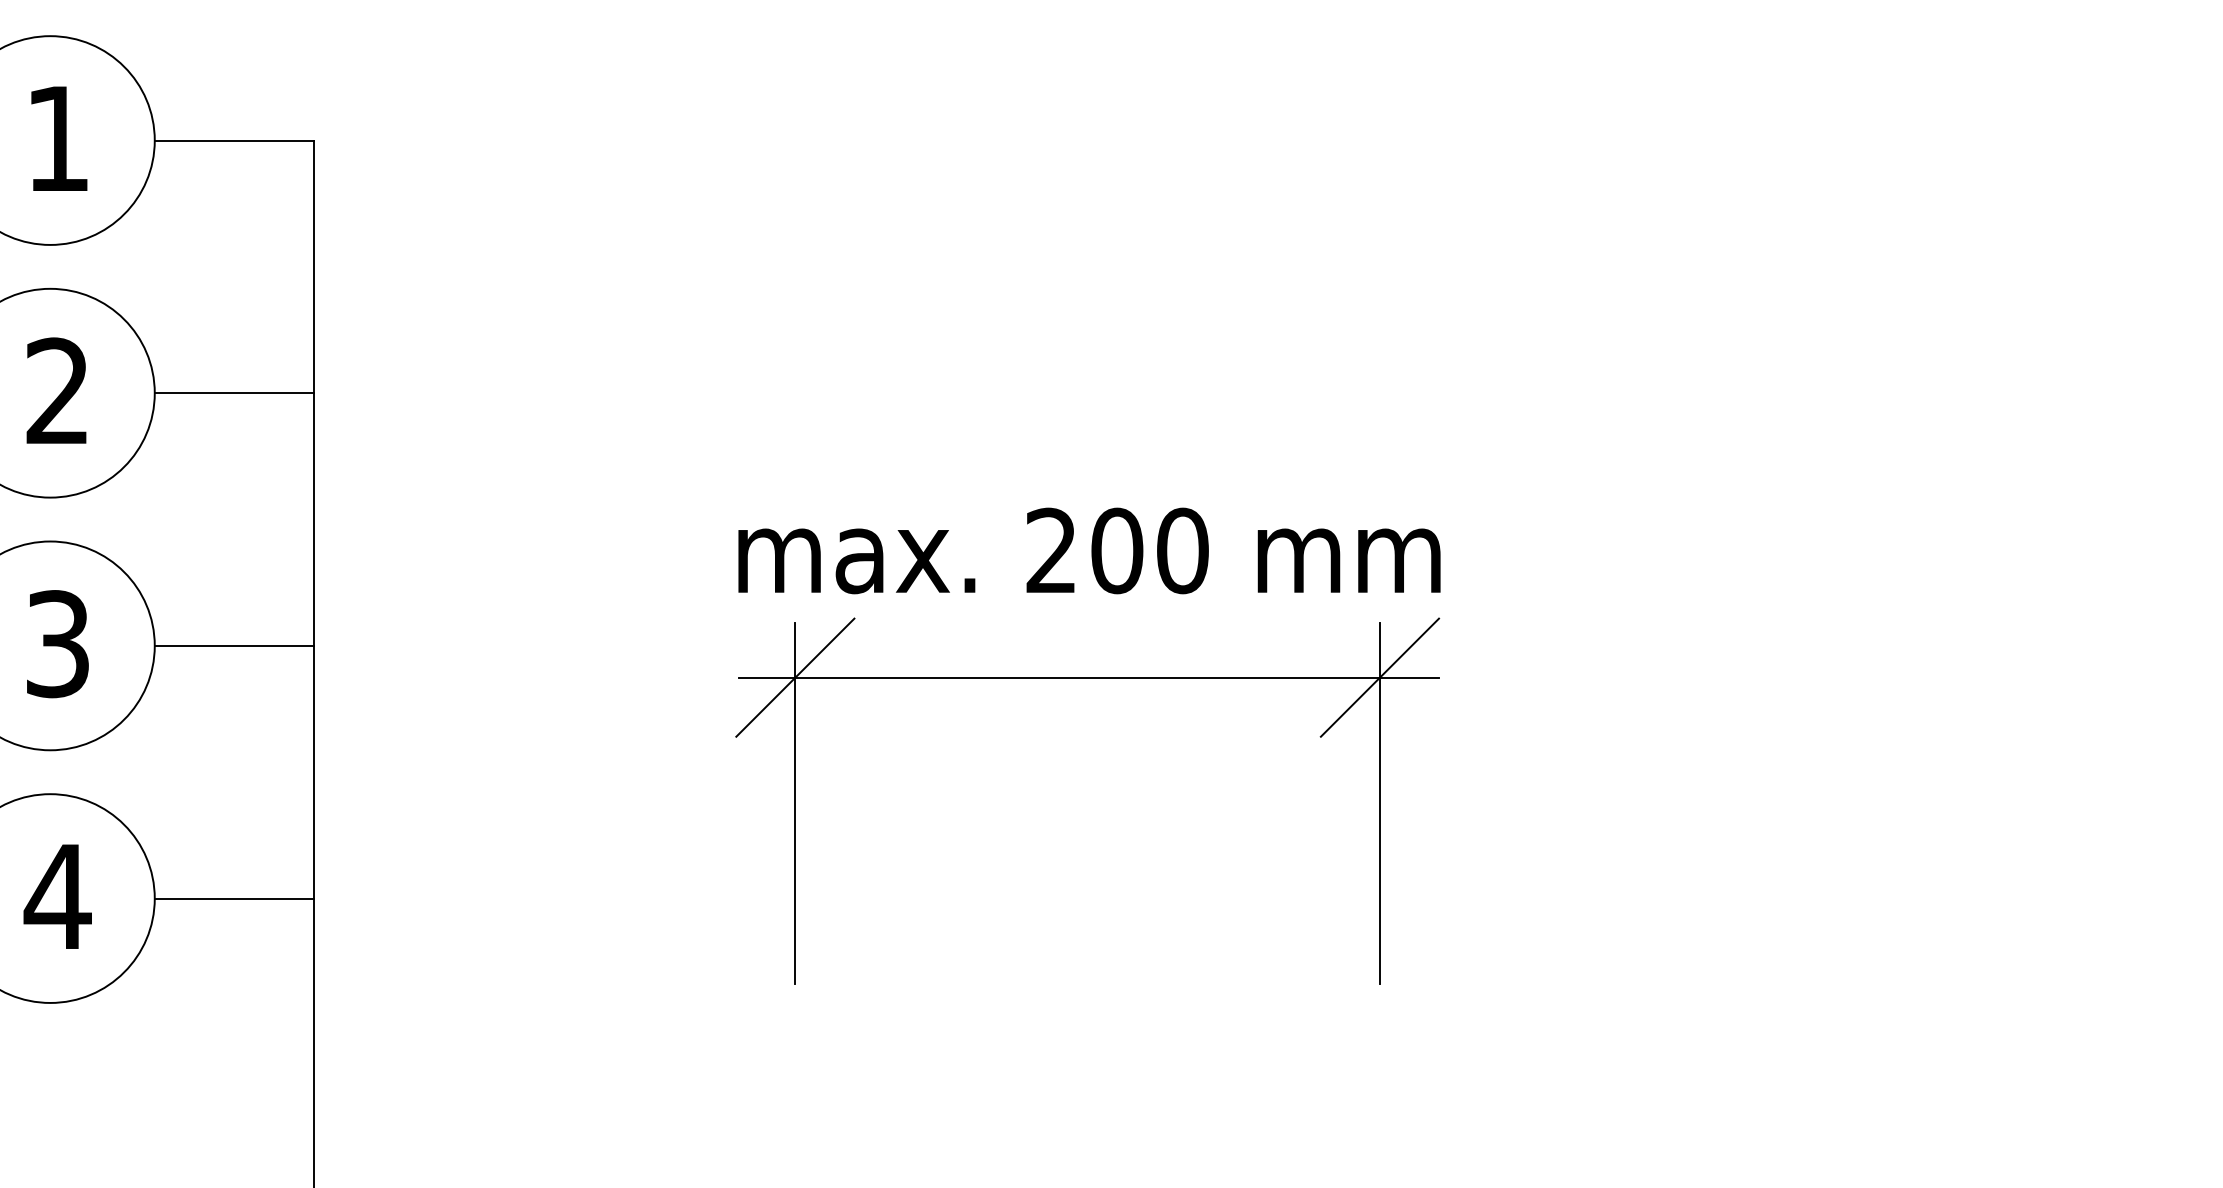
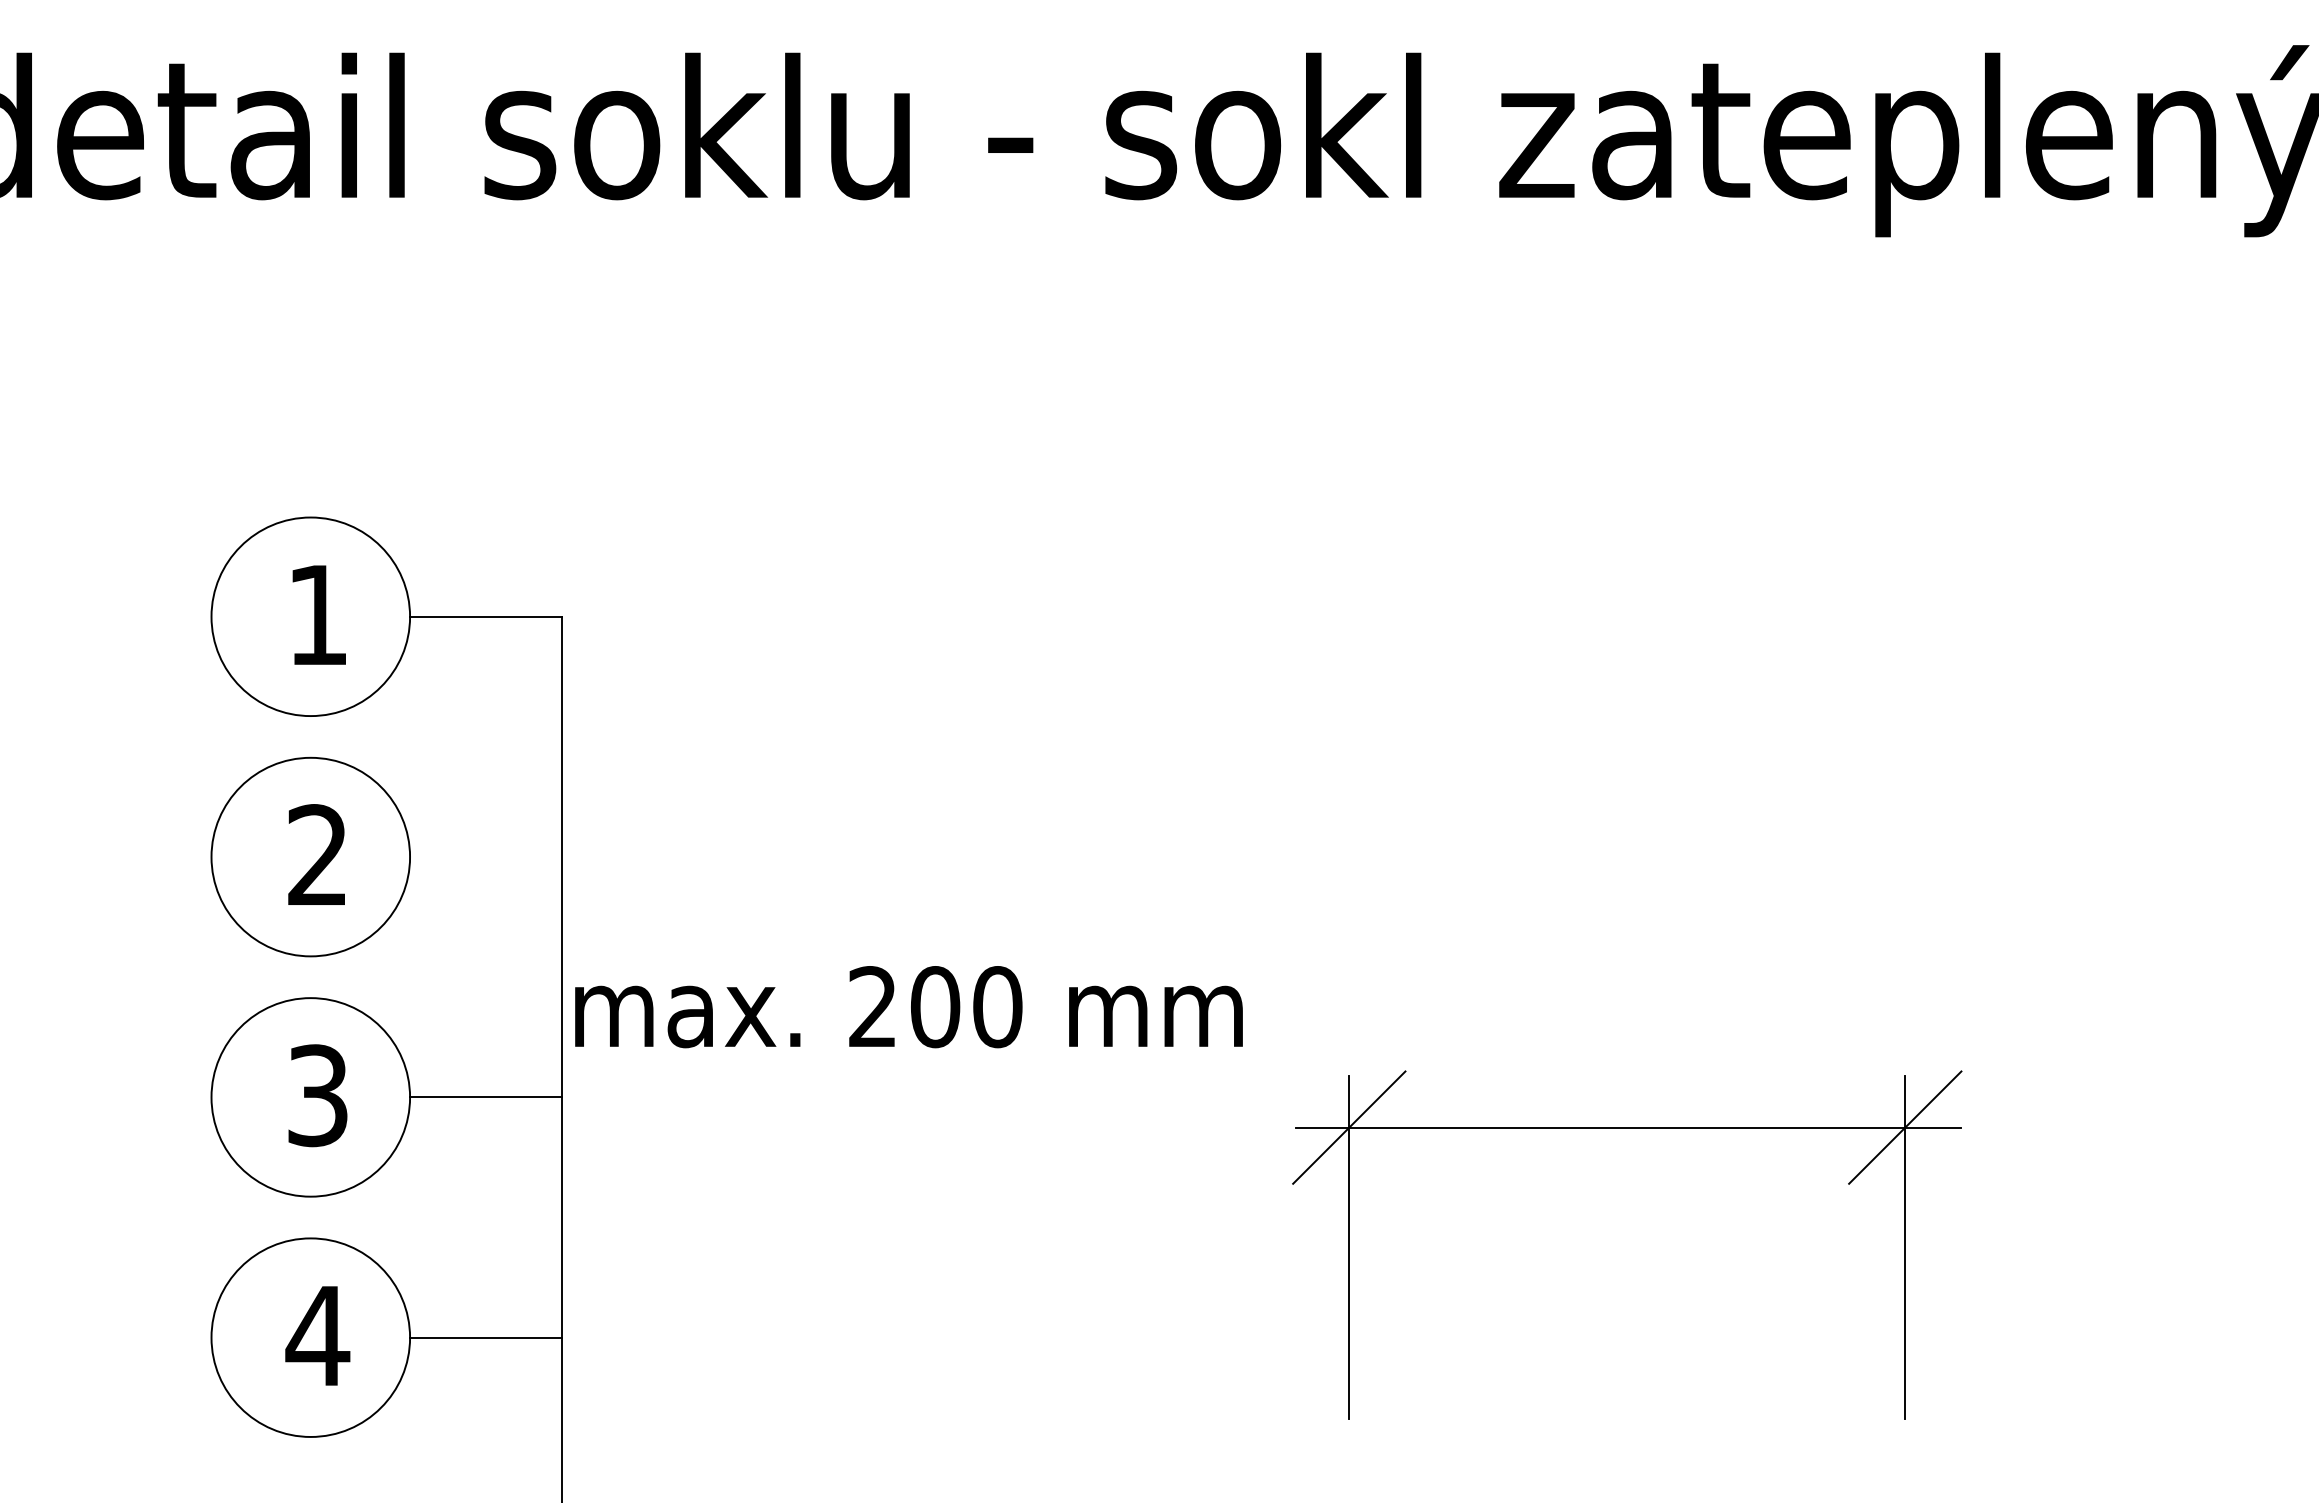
line: (234, 393) -> (485, 857), removed
text: (1088, 551) -> (908, 1007), moved
part: (1087, 678) -> (1627, 1128), moved

